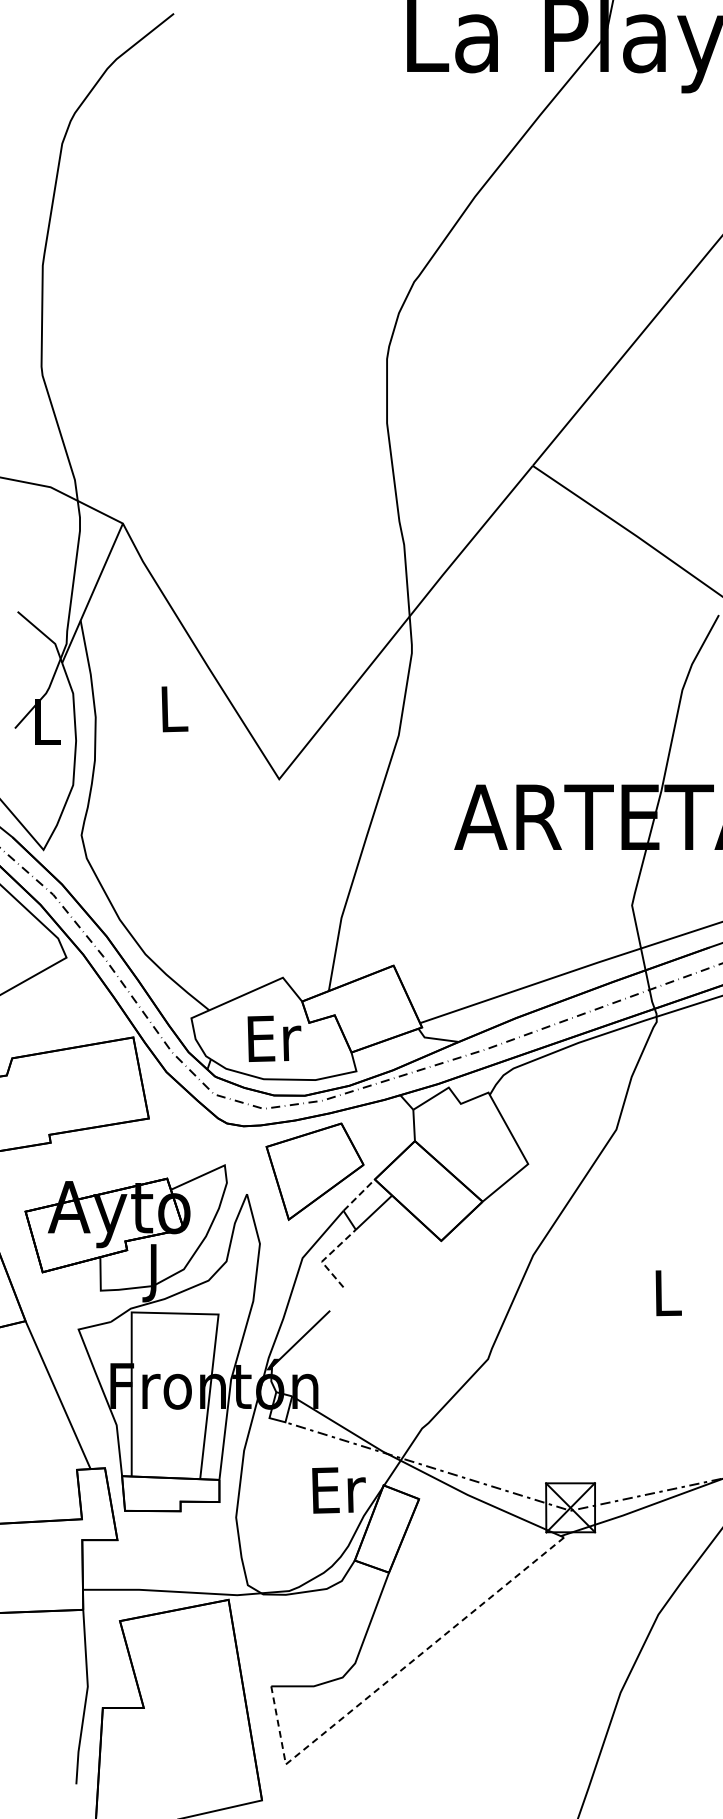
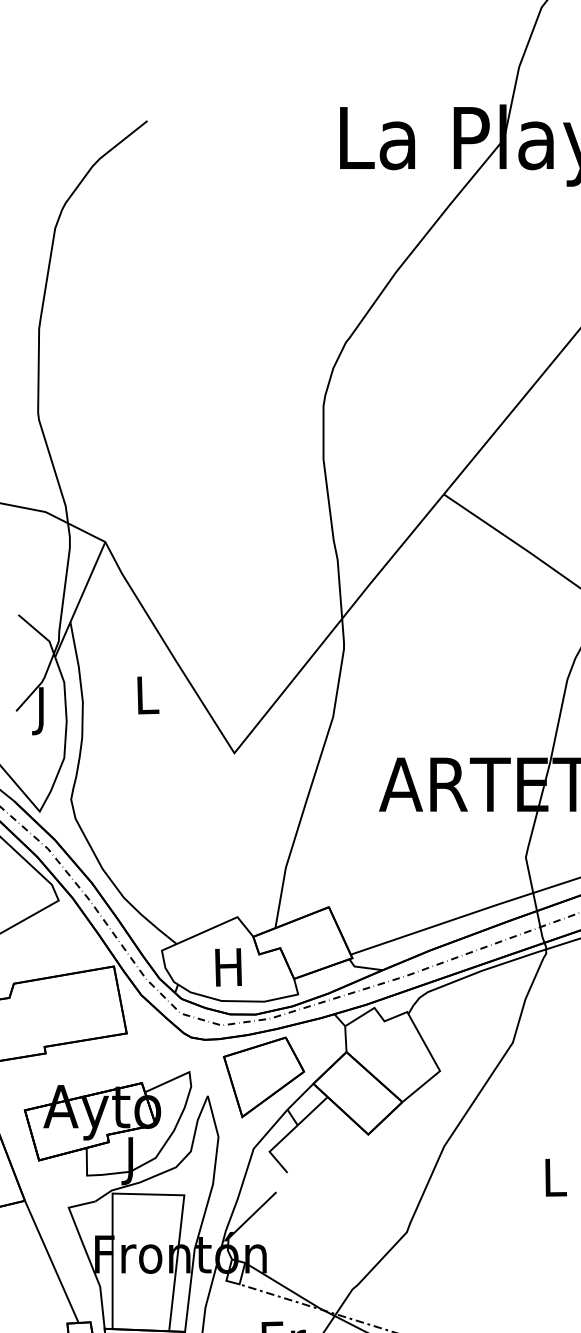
text: (47, 728) -> (43, 711), L -> J
text: (274, 1038) -> (230, 967), Er -> H
line: (359, 1194) -> (300, 1096), dashed -> solid
line: (326, 1257) -> (273, 1148), dashed -> solid

